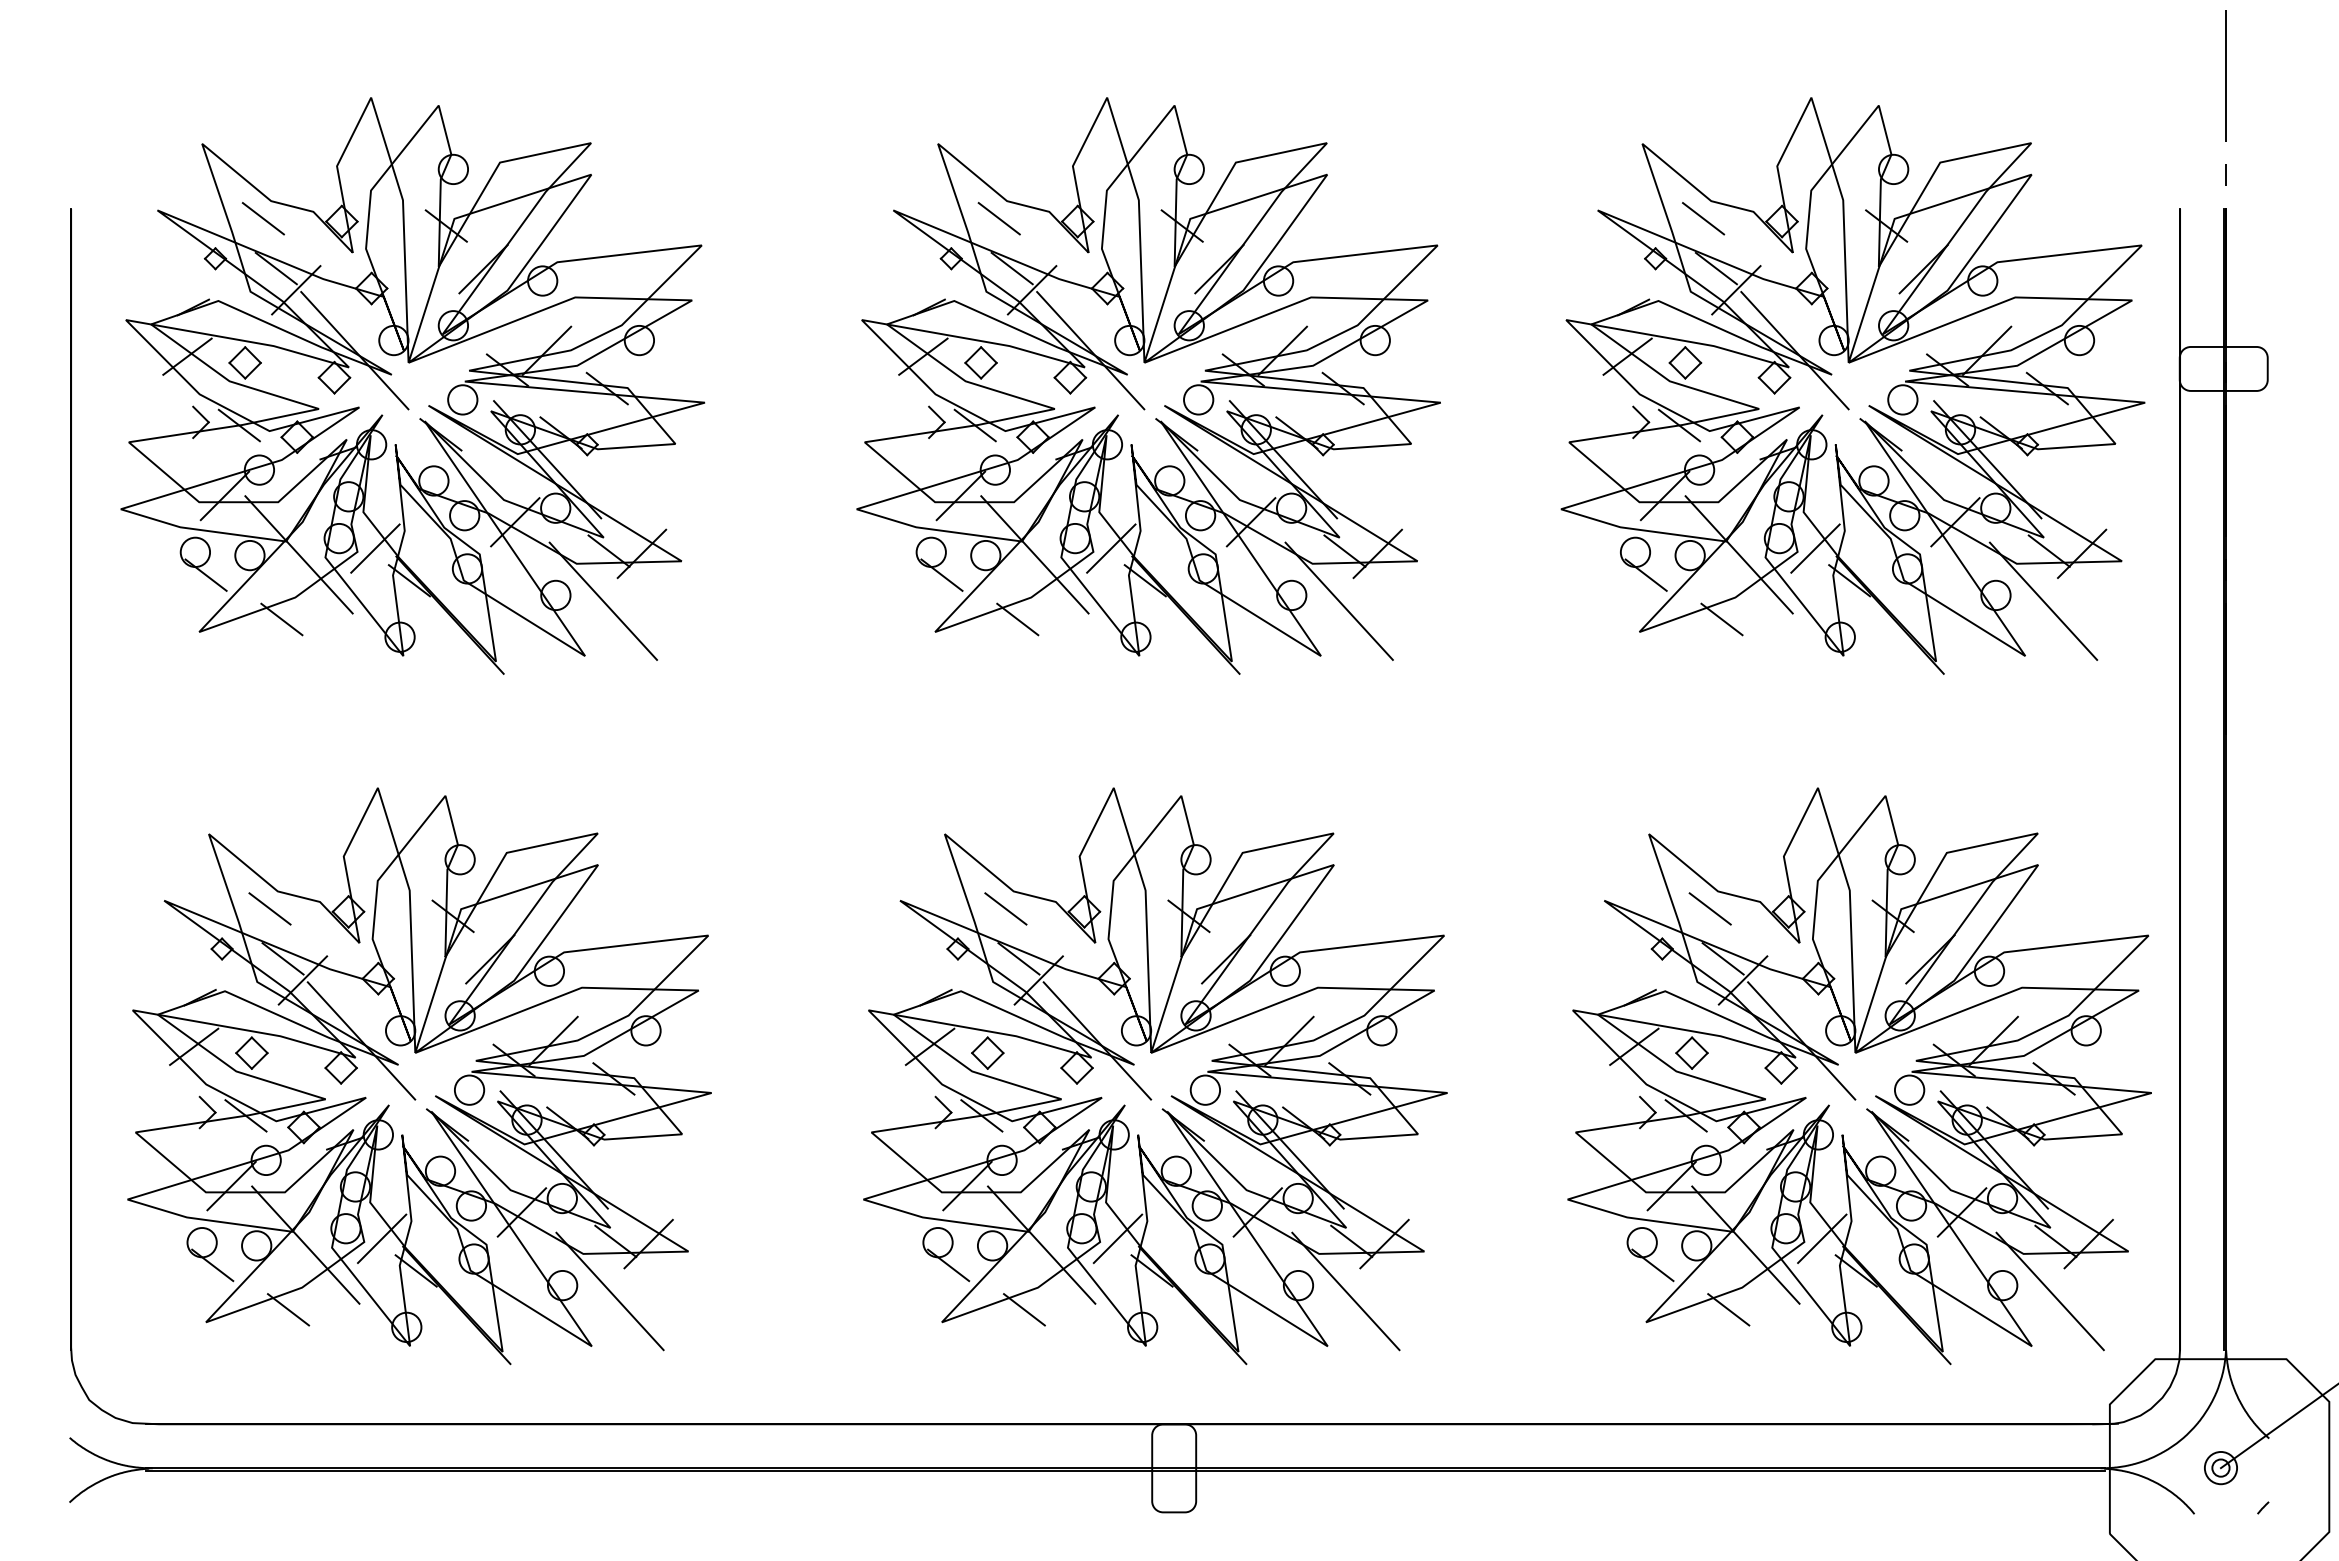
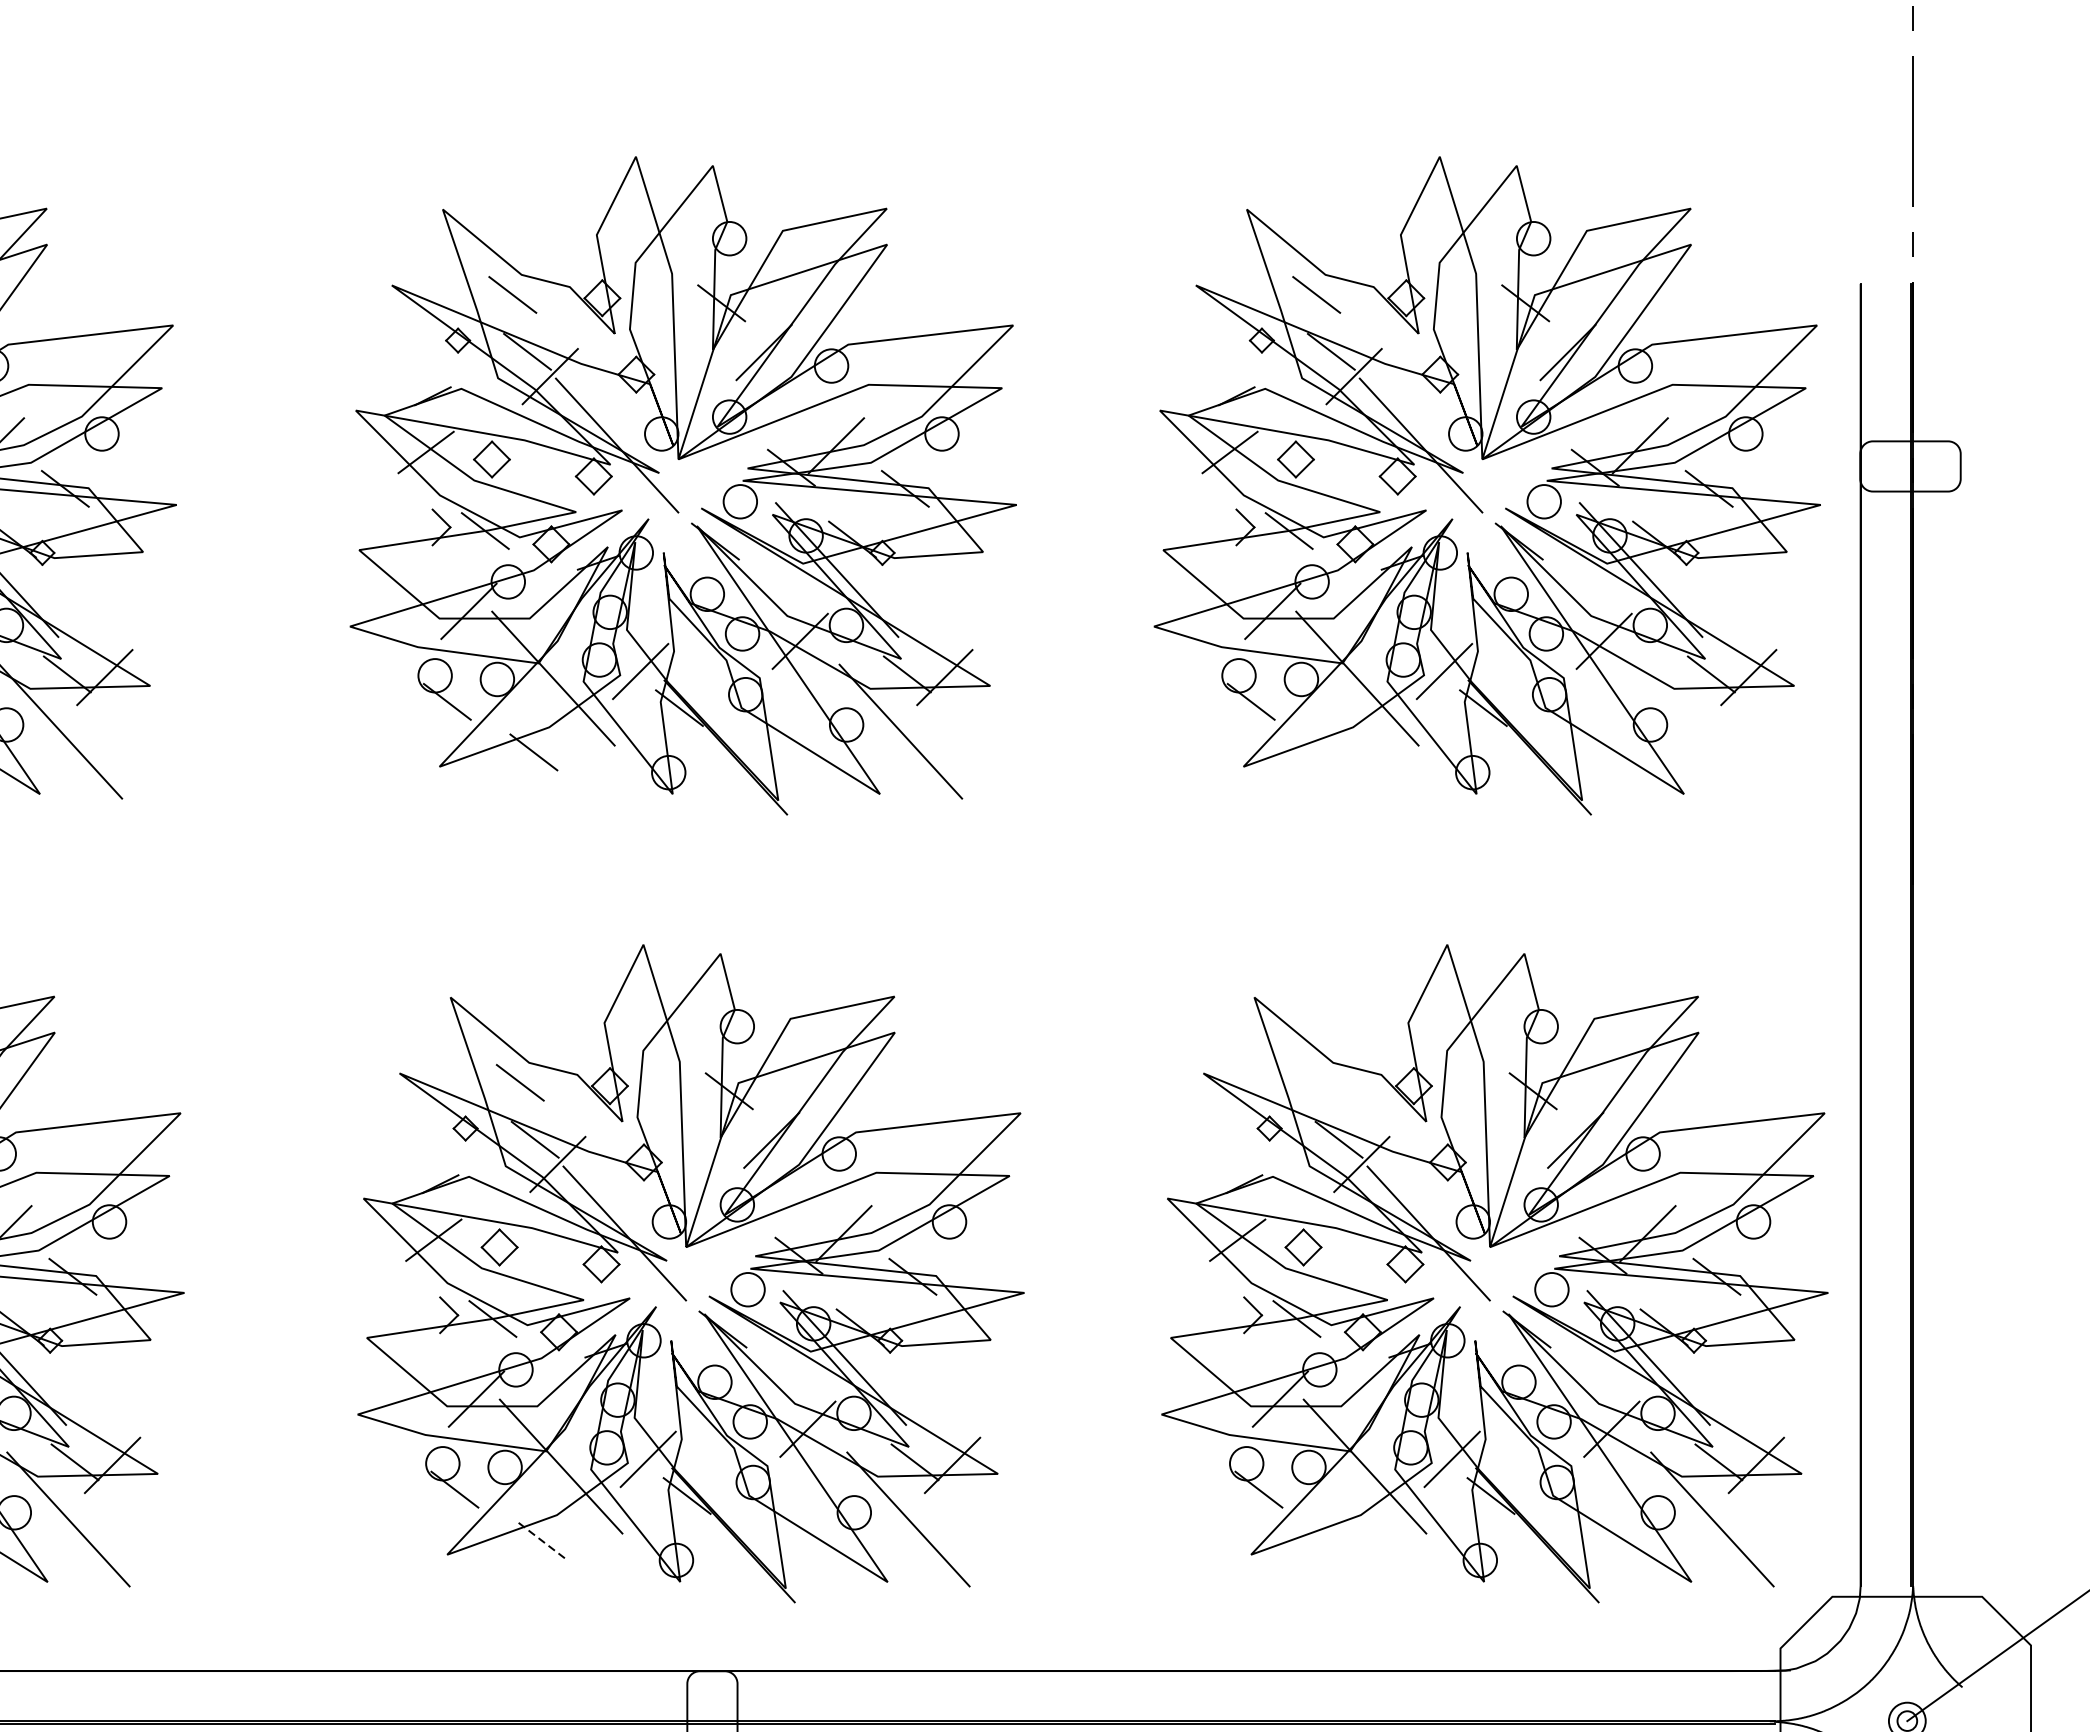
line: (2043, 600) -> (1704, 730), removed
line: (1721, 619) -> (1337, 752), removed
line: (1709, 908) -> (1323, 1082), removed
line: (1024, 1309) -> (541, 1540), solid -> dashed
line: (1728, 1309) -> (1345, 1540), removed

